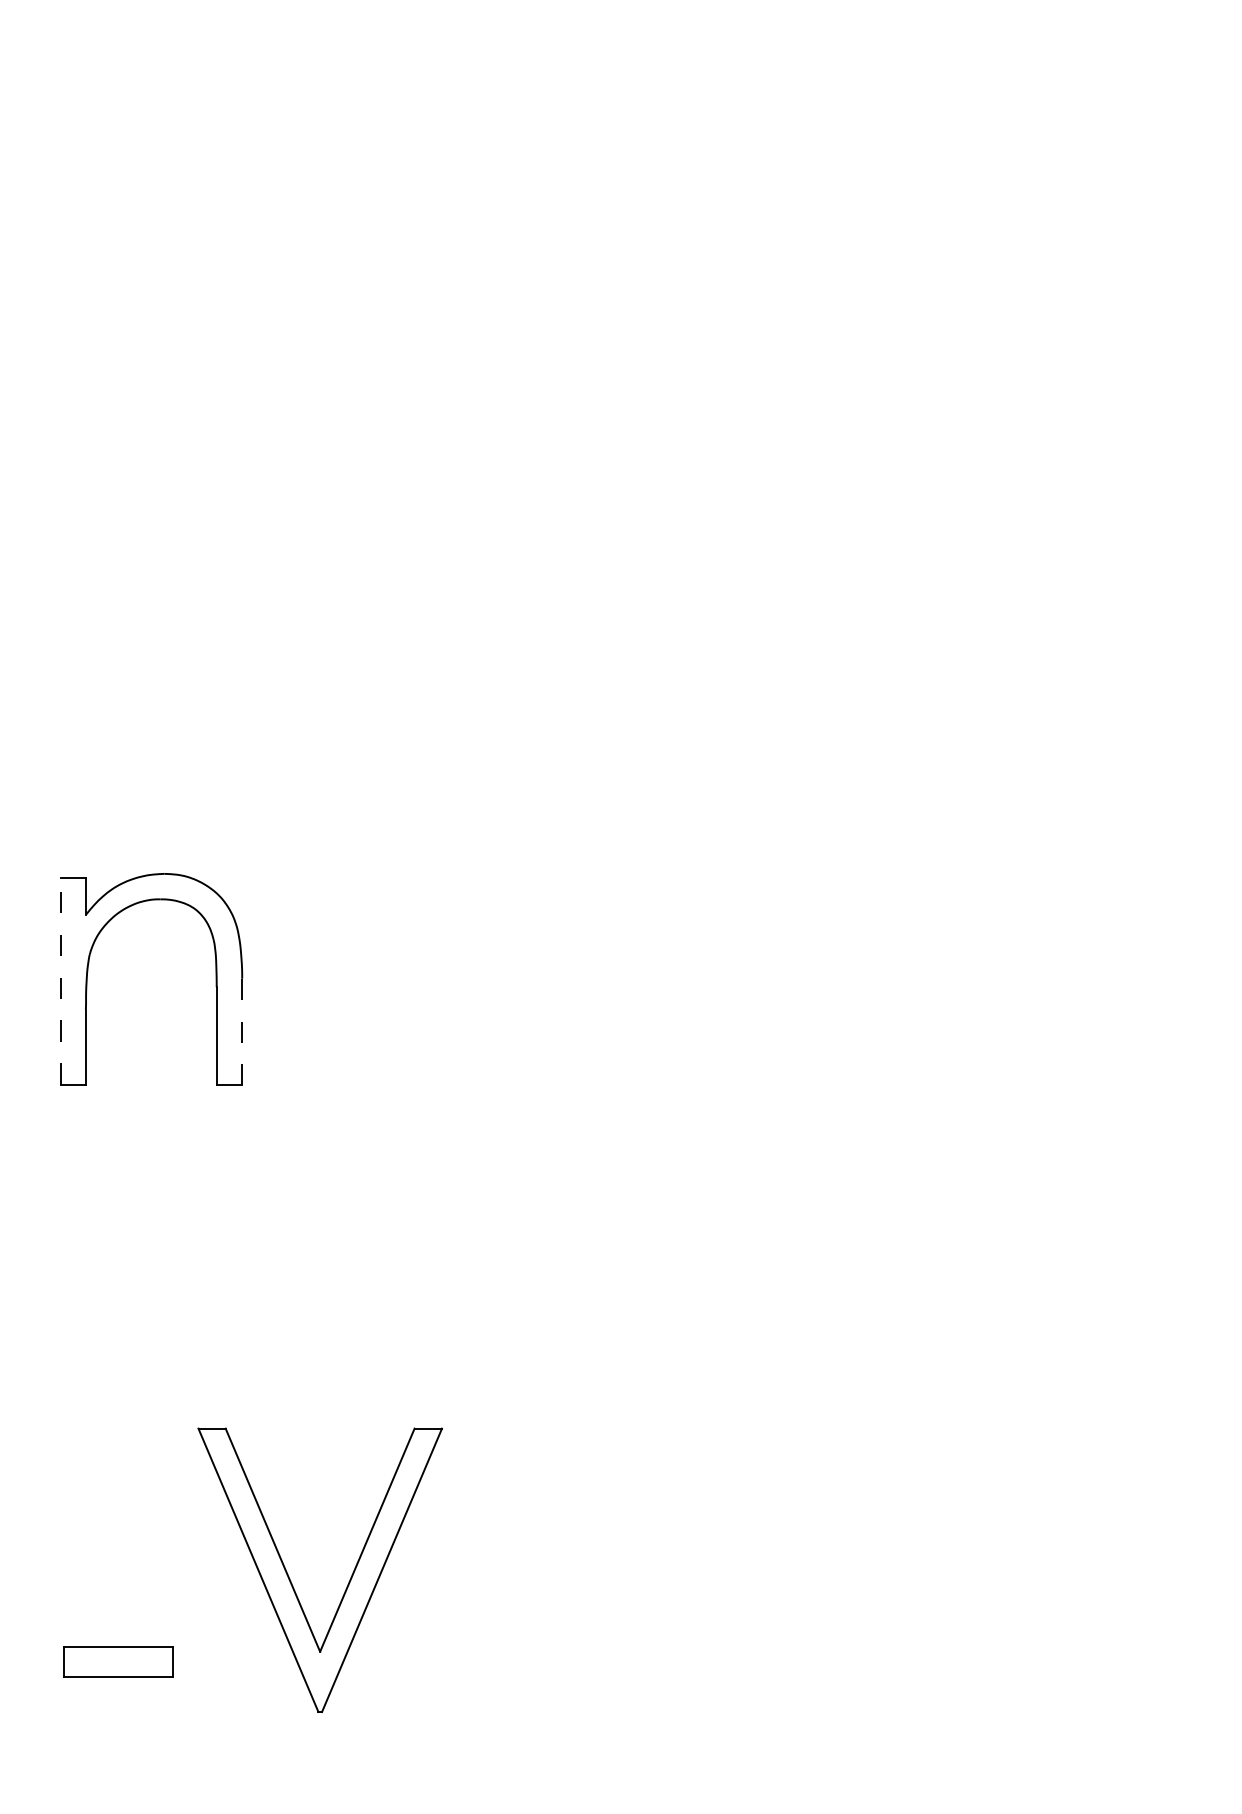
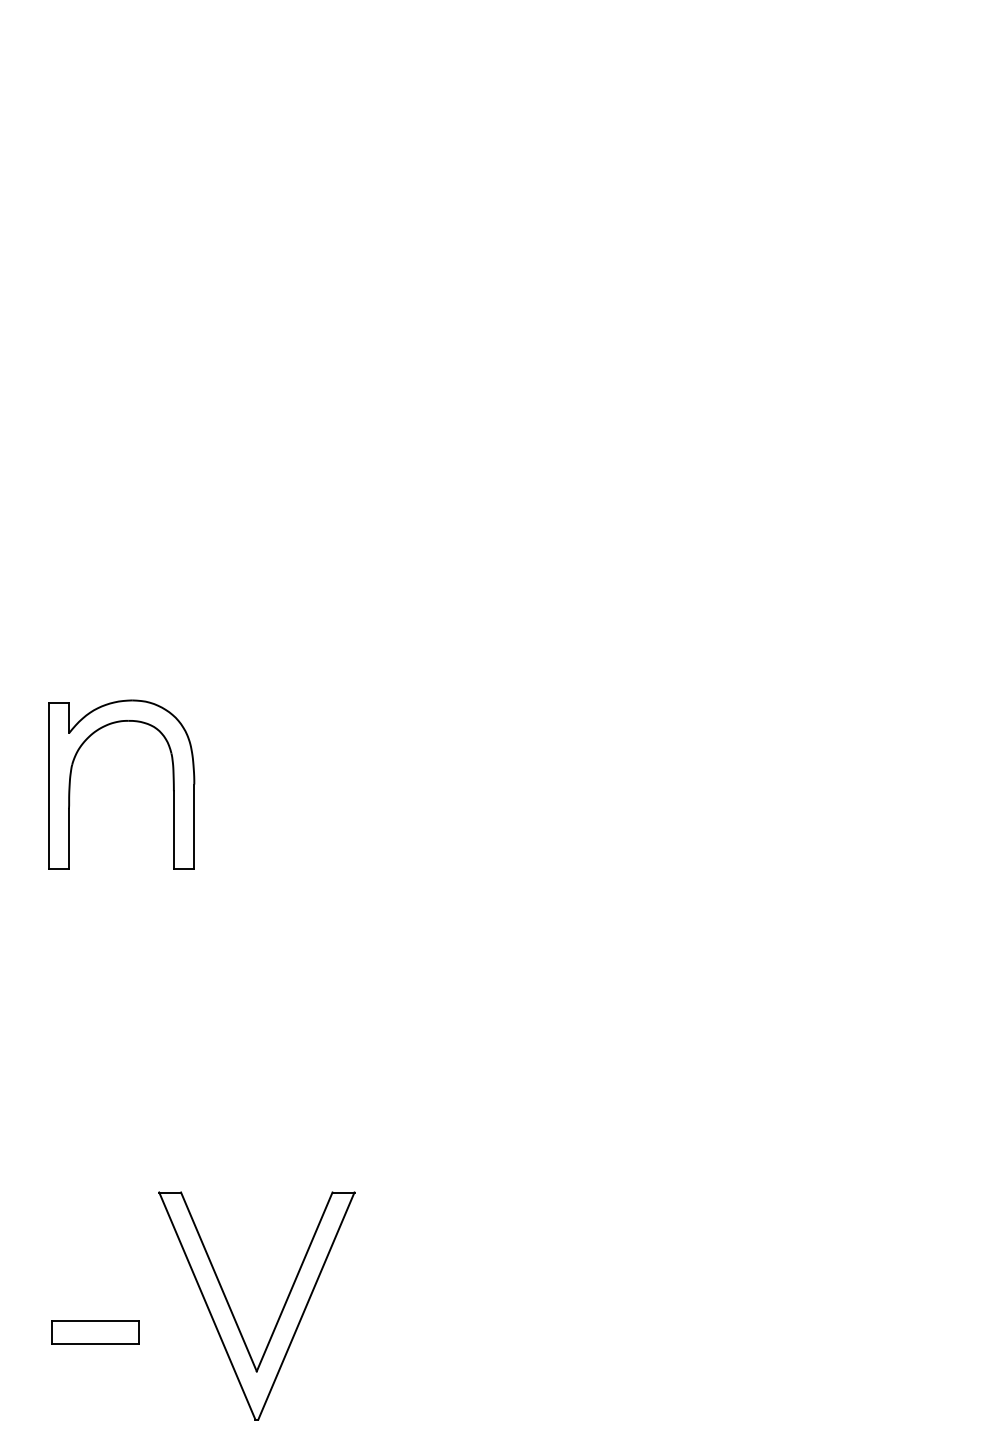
line: (60, 981) -> (48, 786), dashed -> solid
line: (242, 1031) -> (194, 826), dashed -> solid
part: (290, 1578) -> (233, 1312), moved

